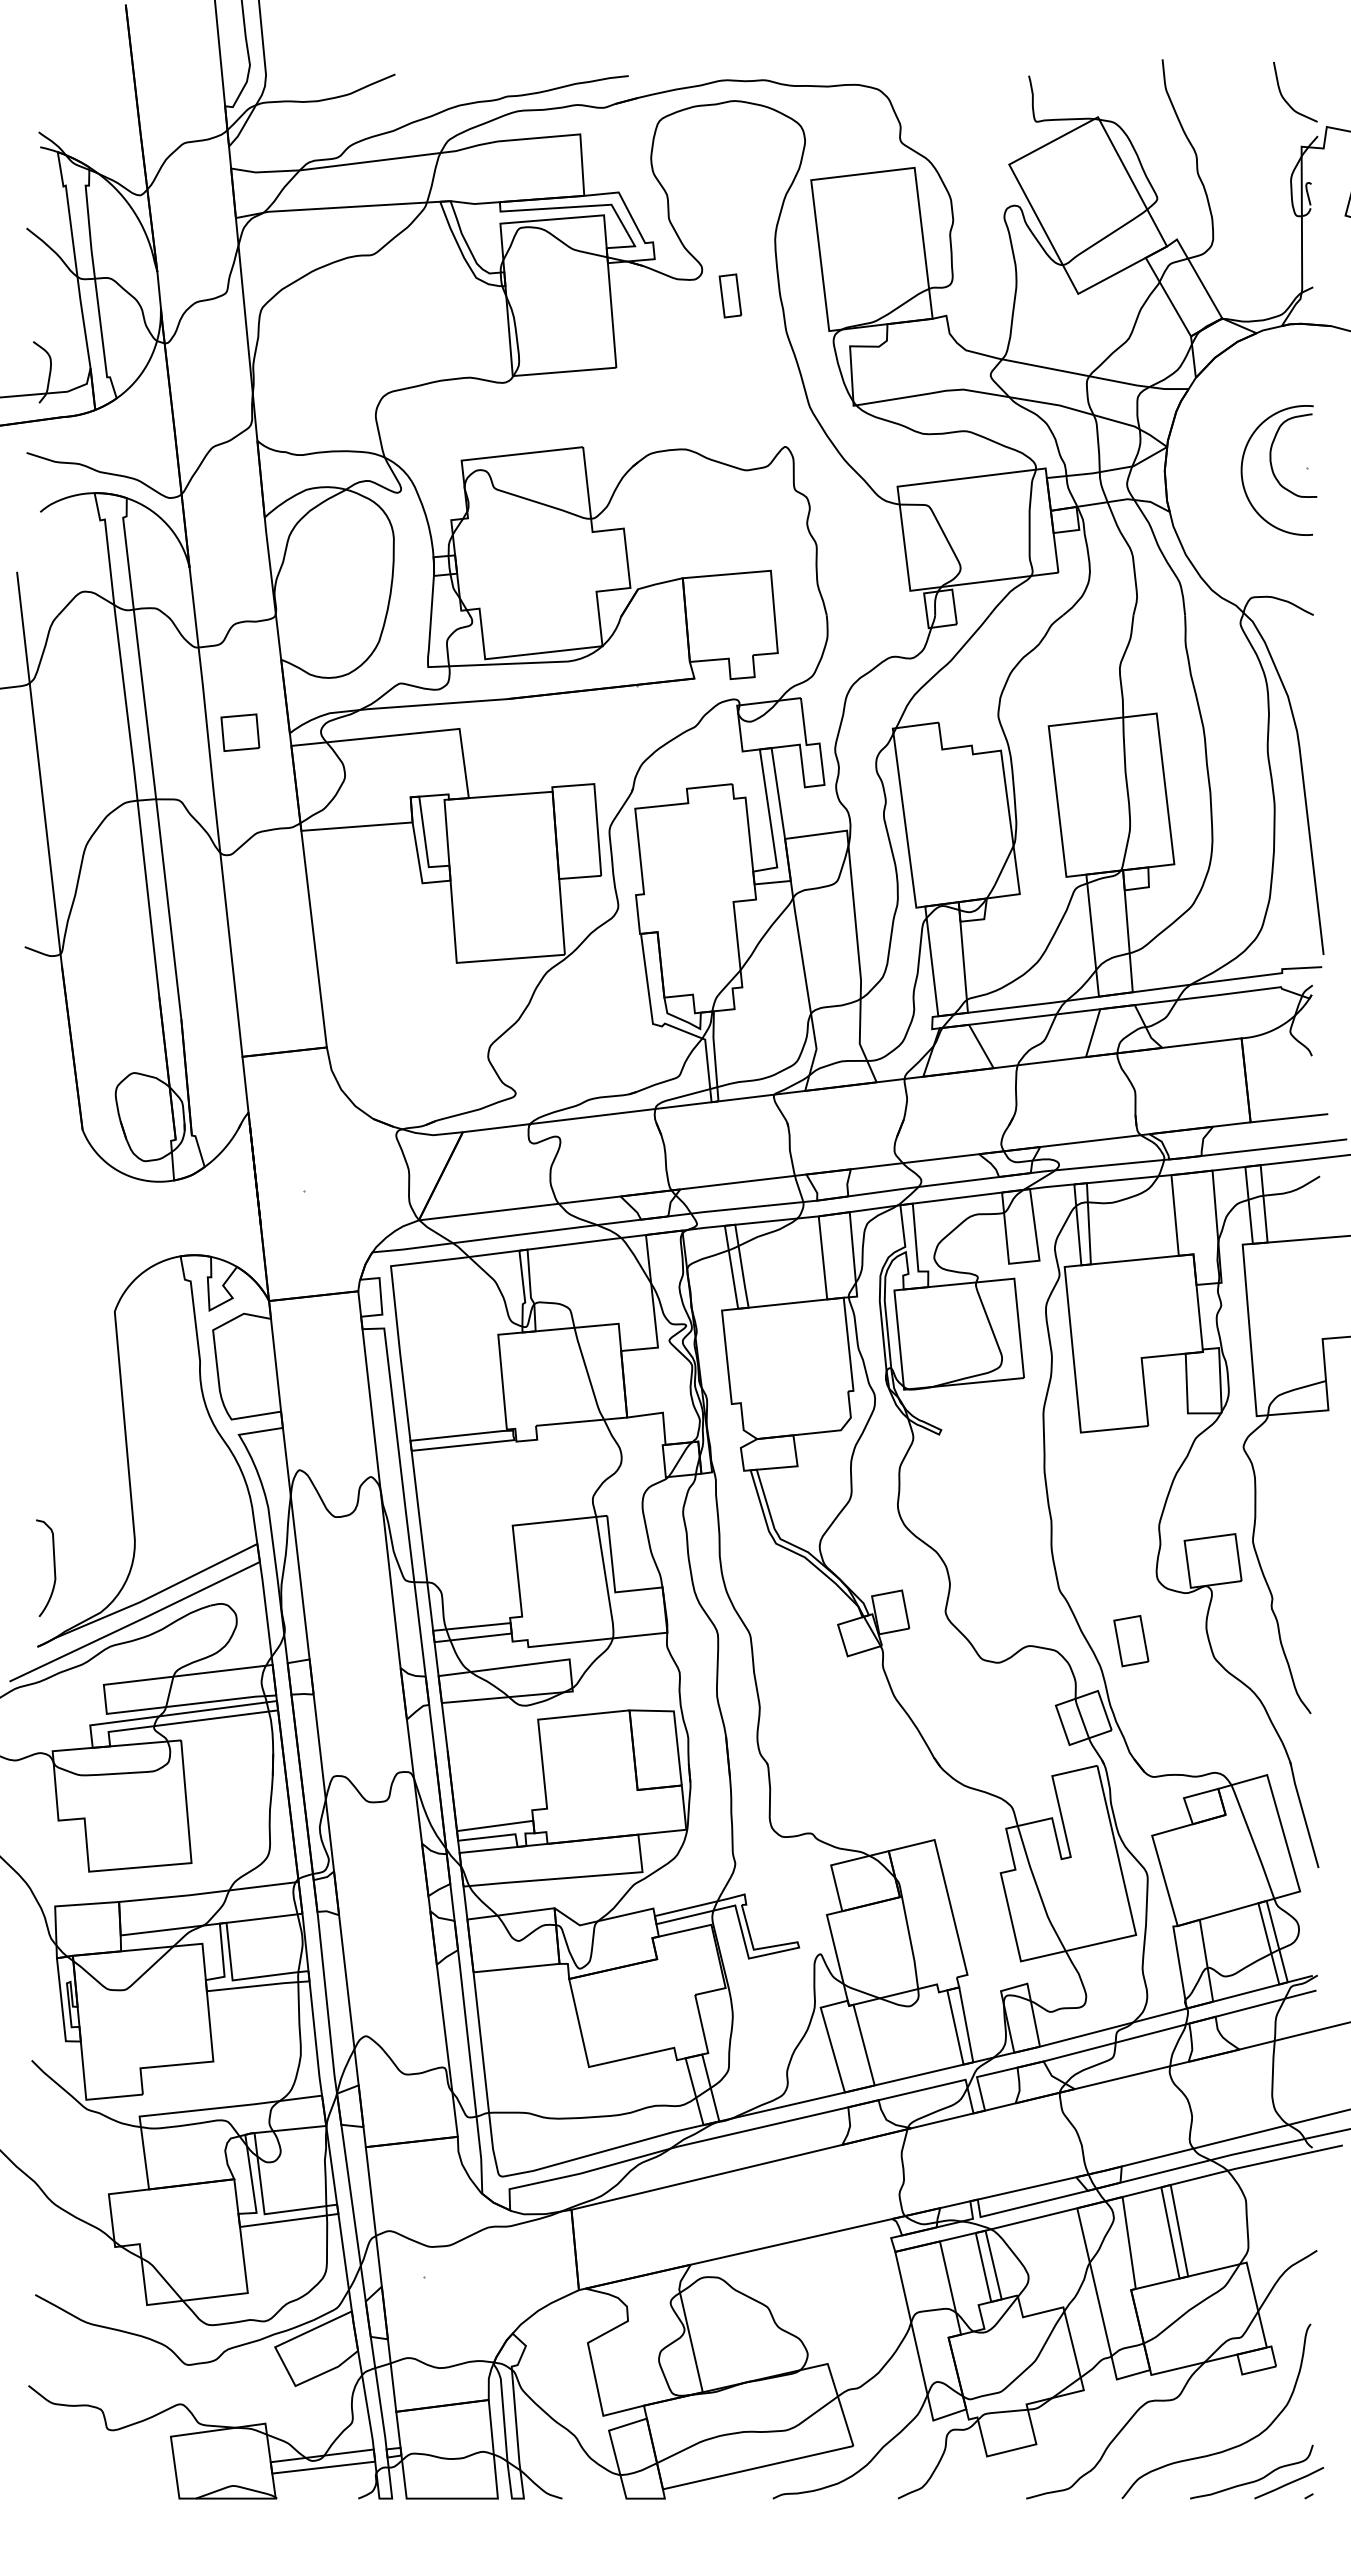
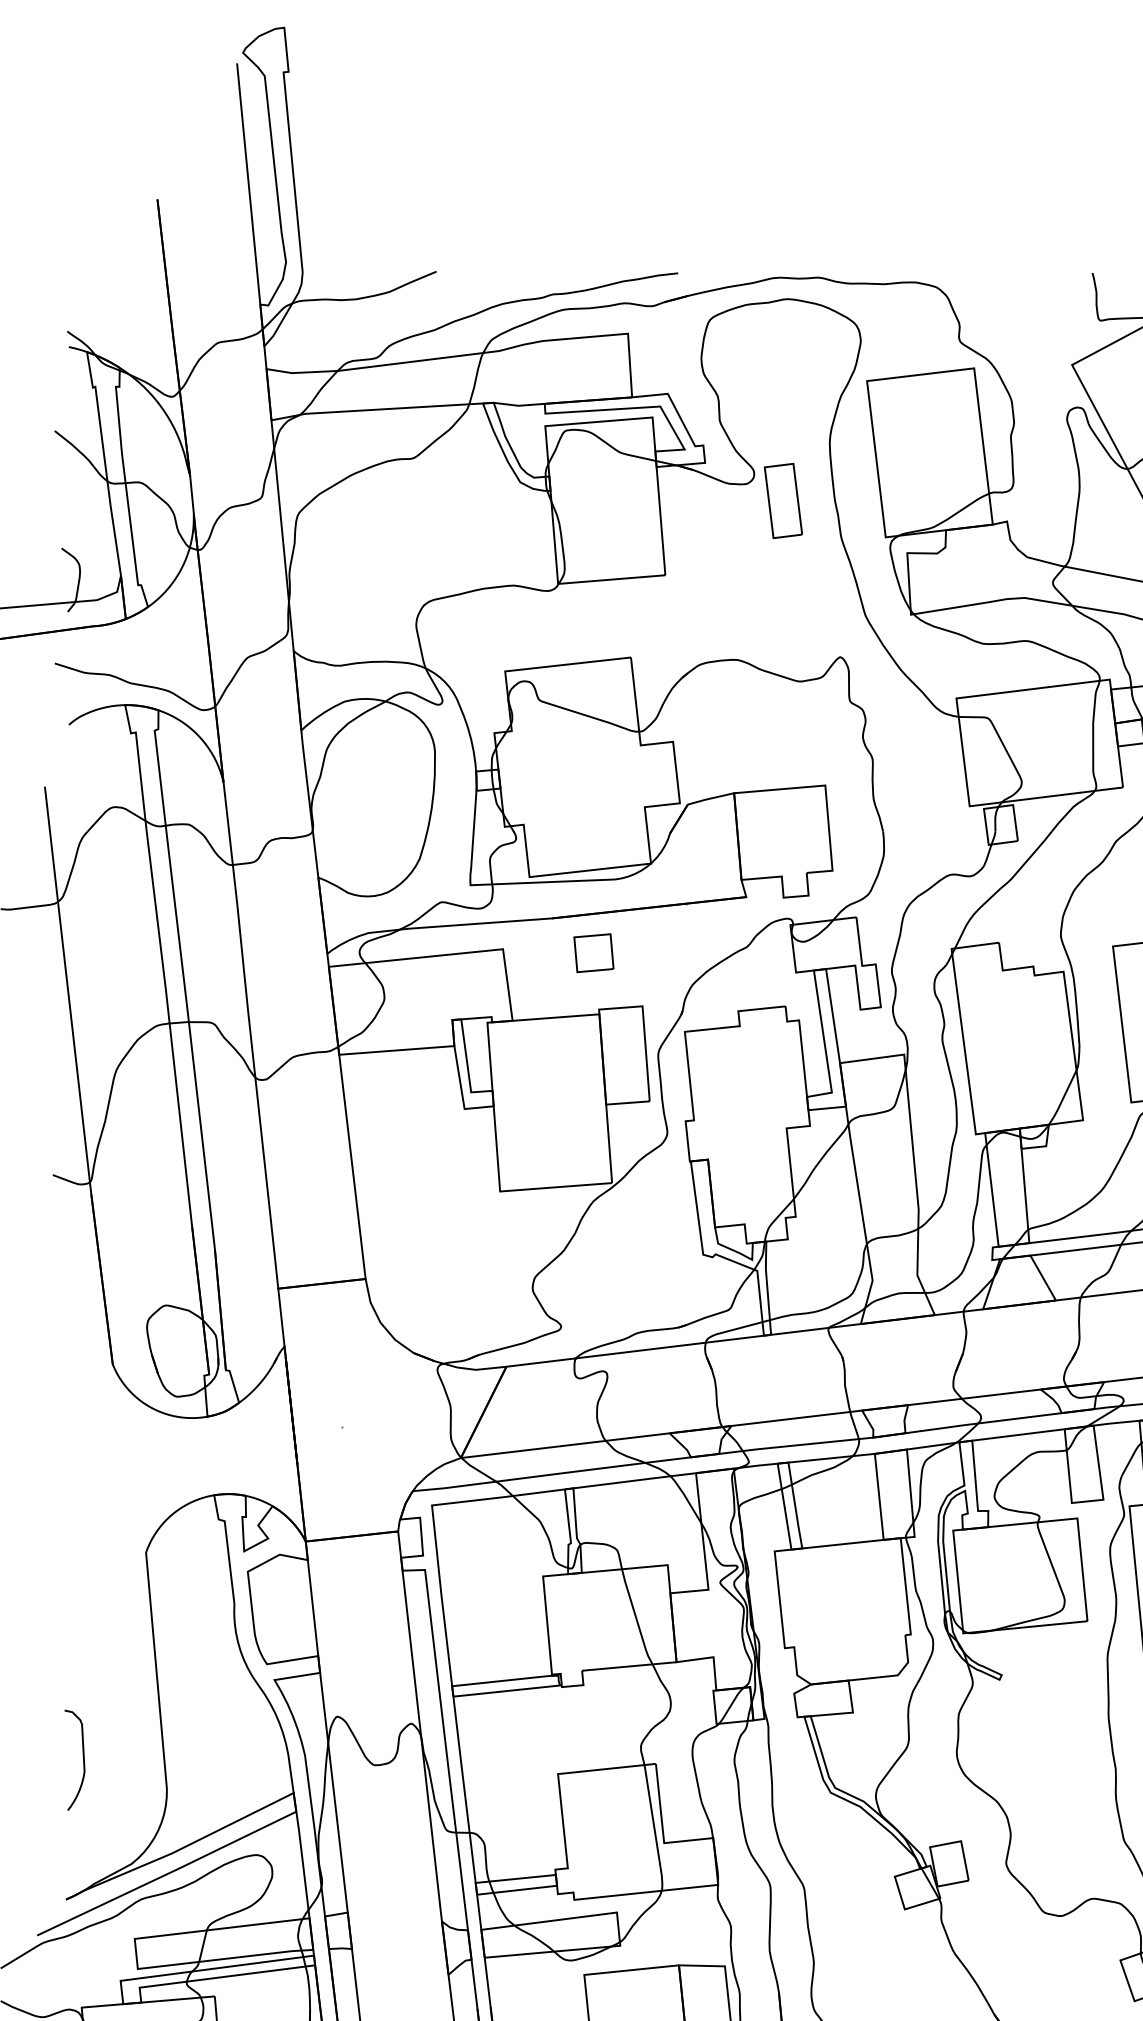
part: (730, 295) -> (783, 500), size x1.67
part: (240, 732) -> (594, 952), moved
curve: (53, 1567) -> (82, 1759), moved

